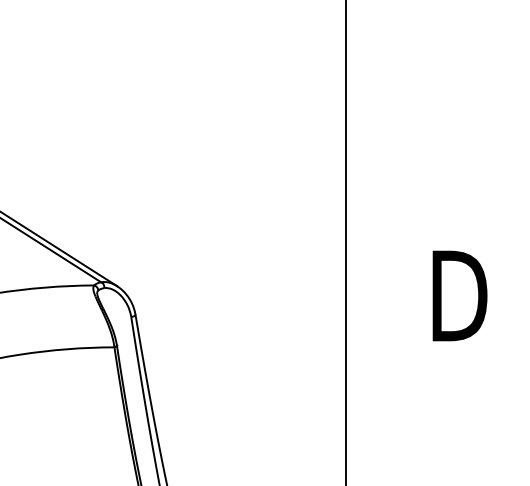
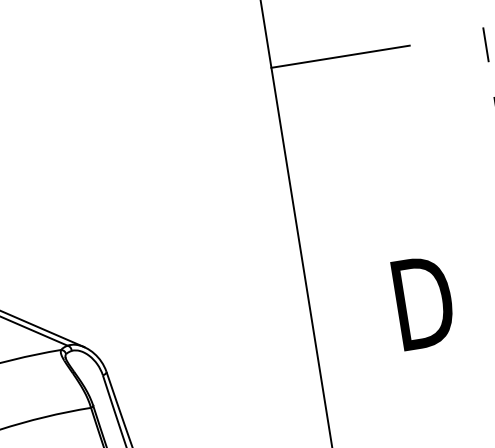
line: (416, 40) -> (340, 57), added

